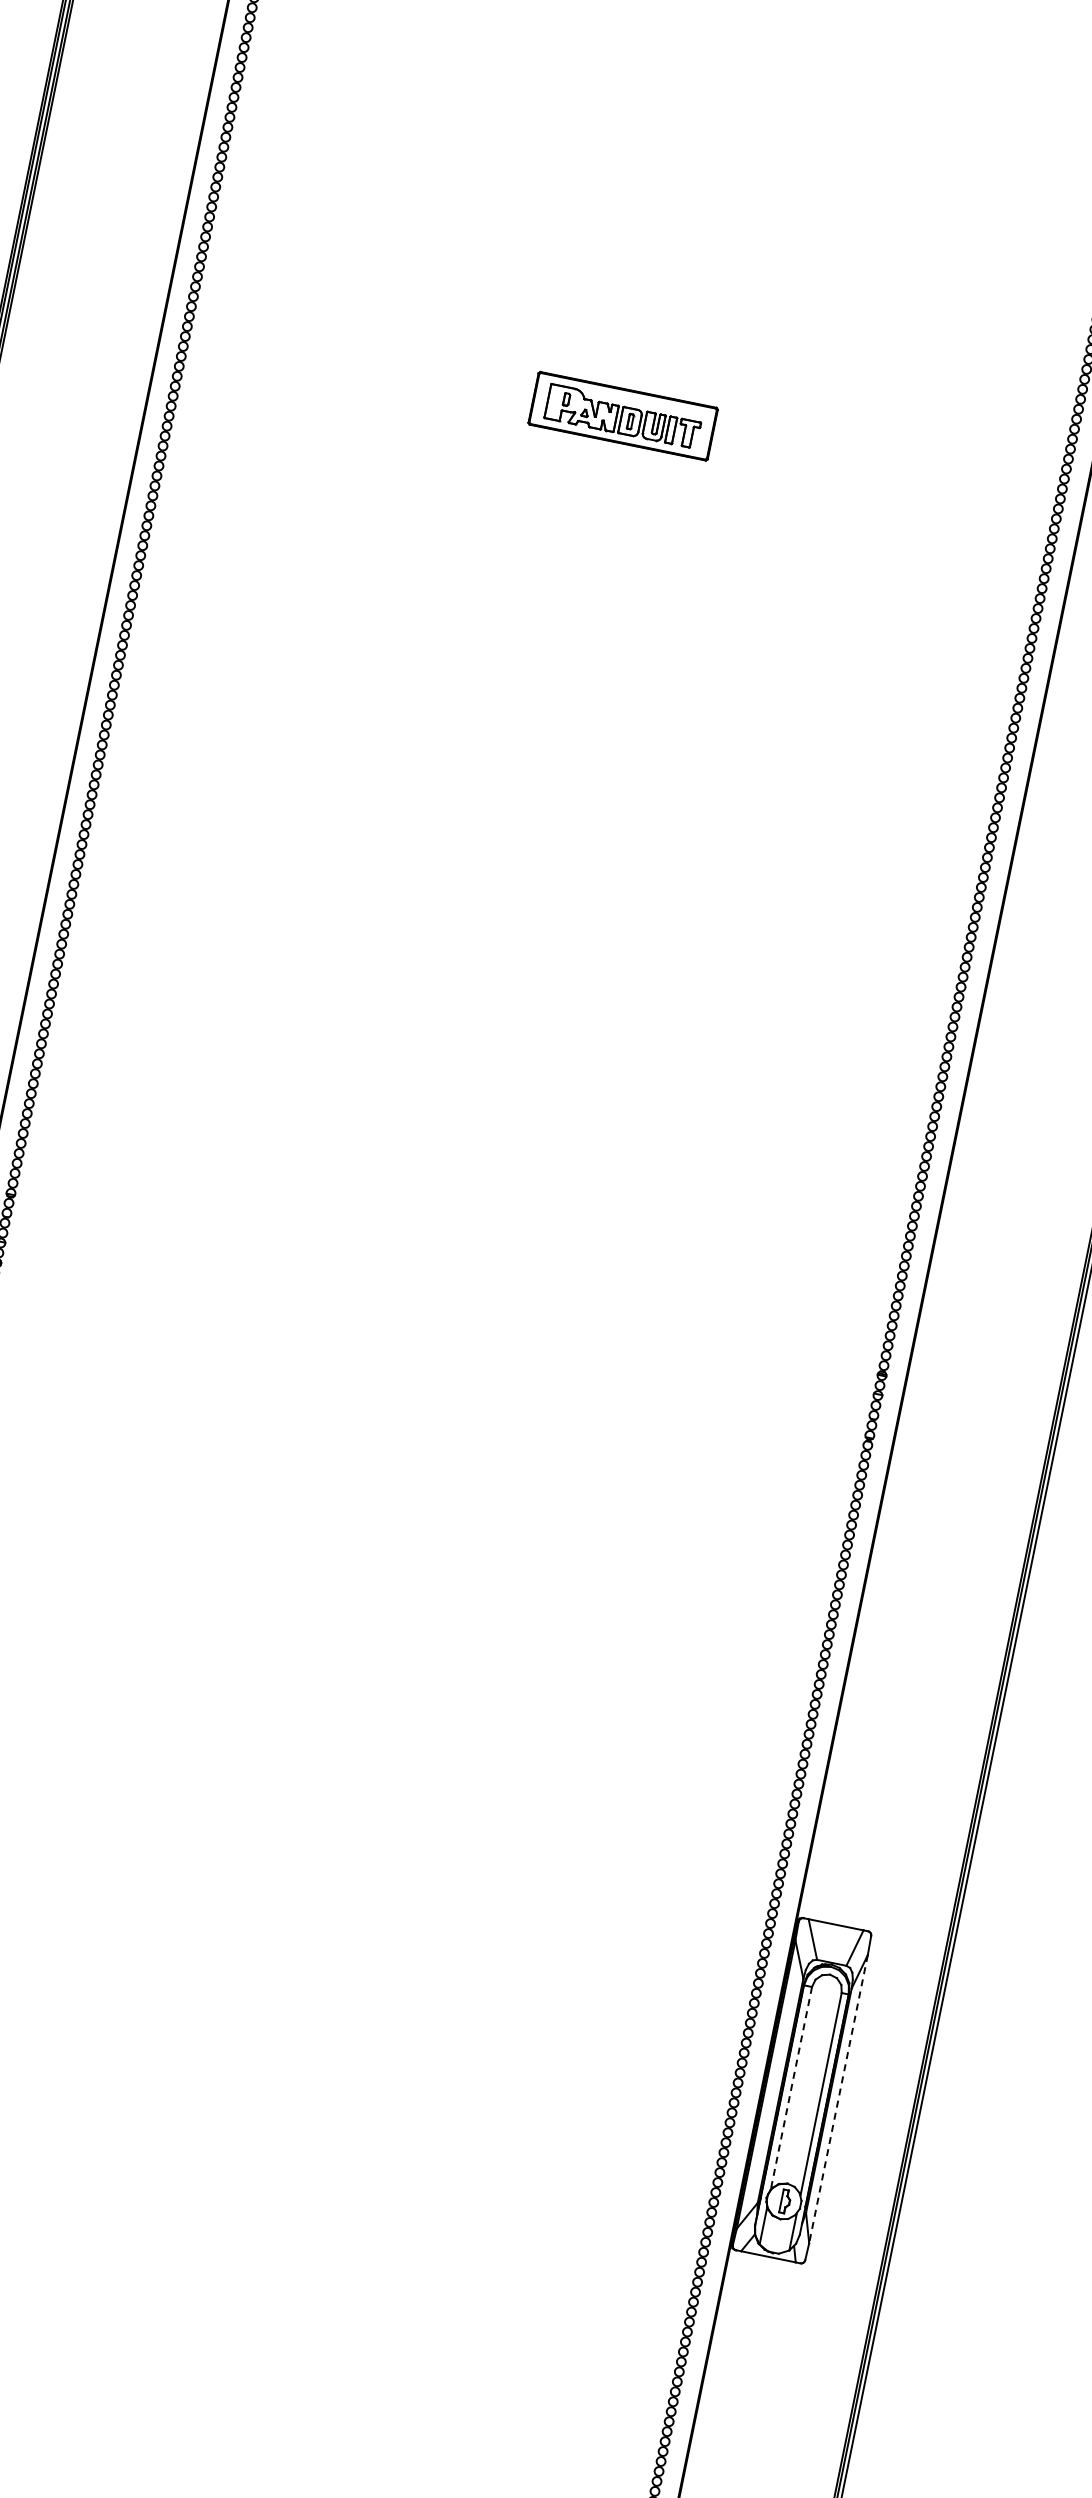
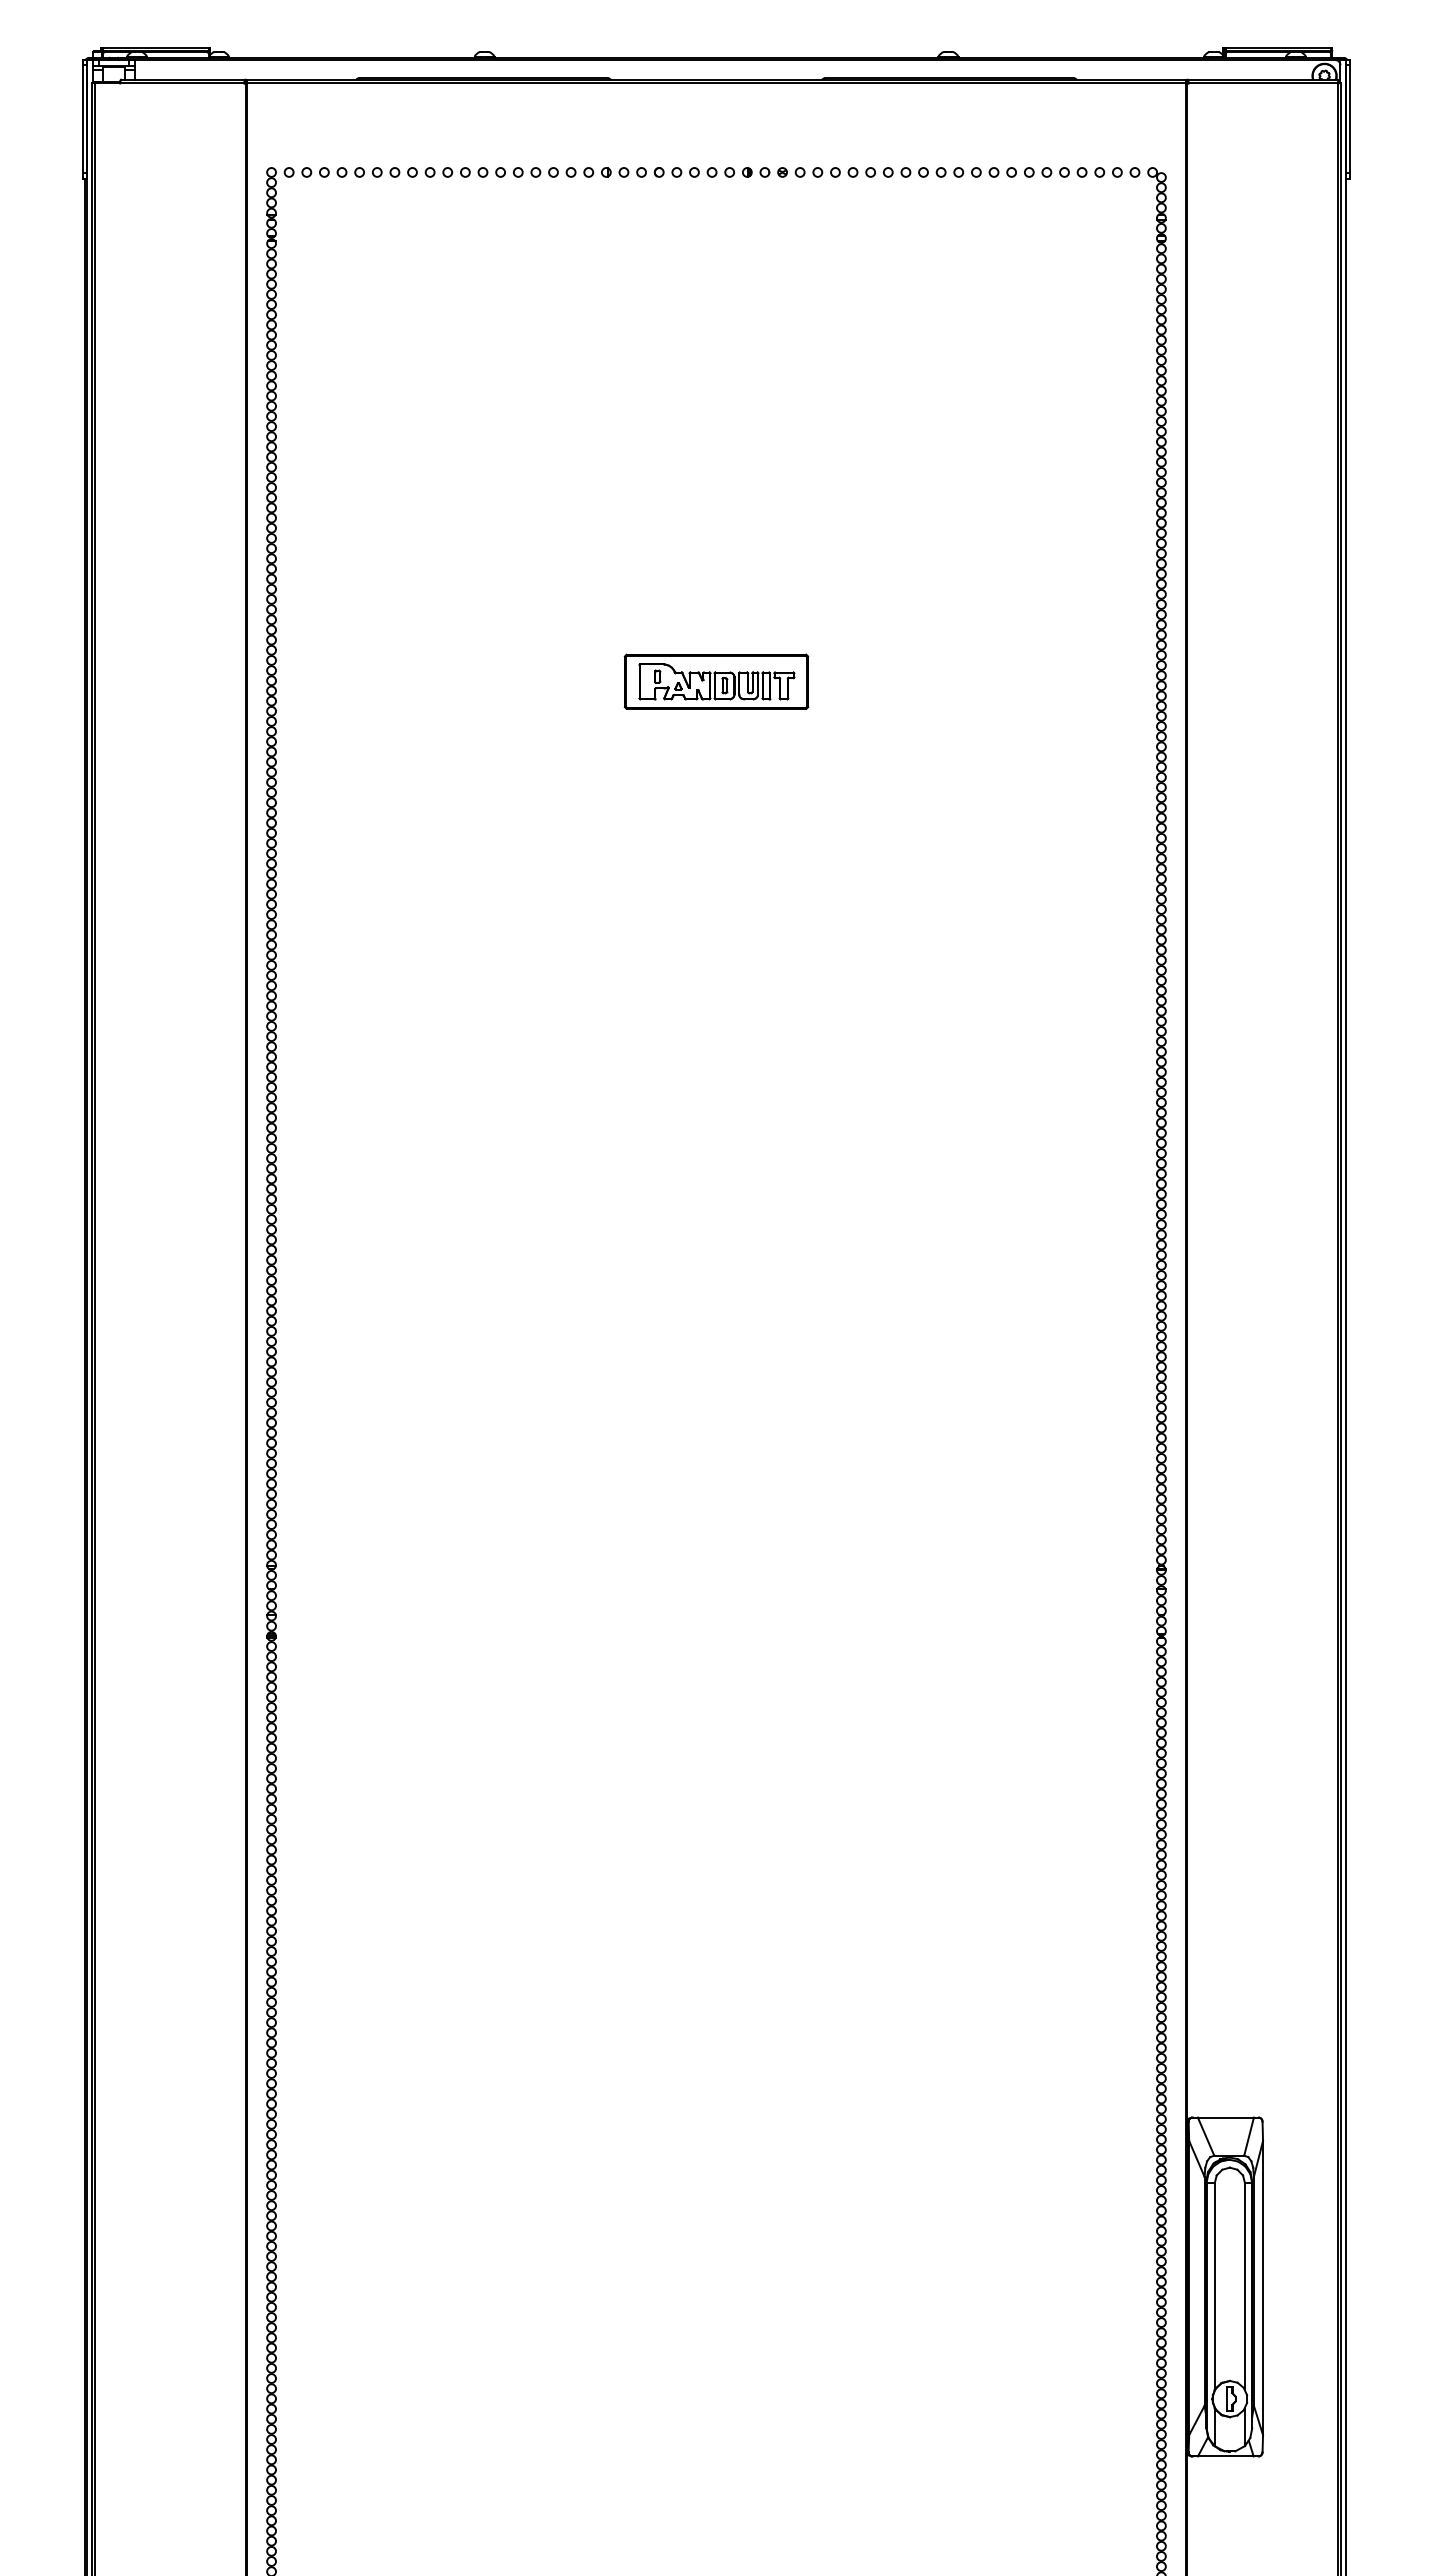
line: (791, 2089) -> (1214, 2287), dashed -> solid
line: (838, 2099) -> (1263, 2288), dashed -> solid

